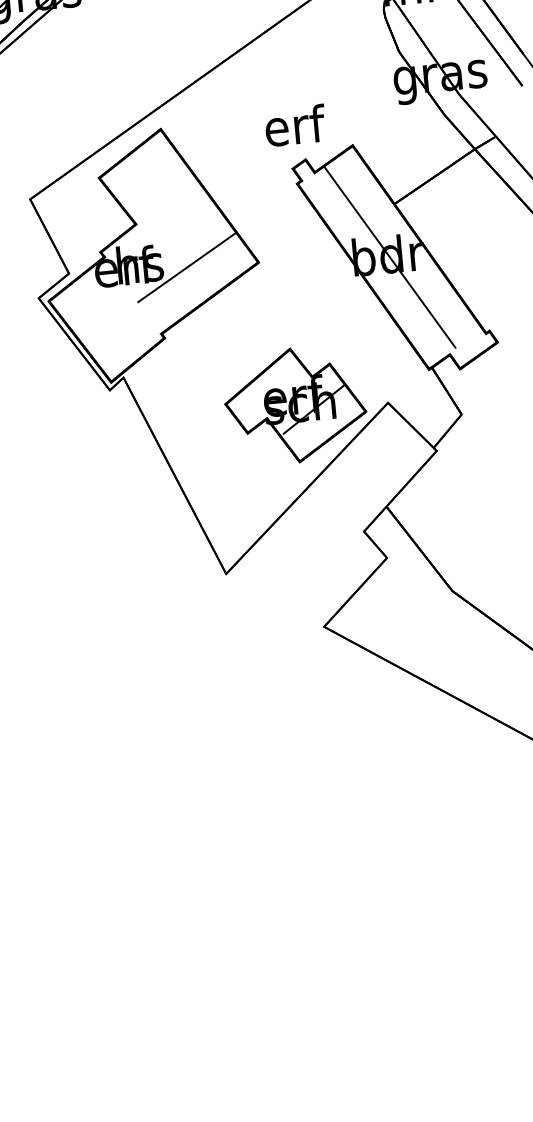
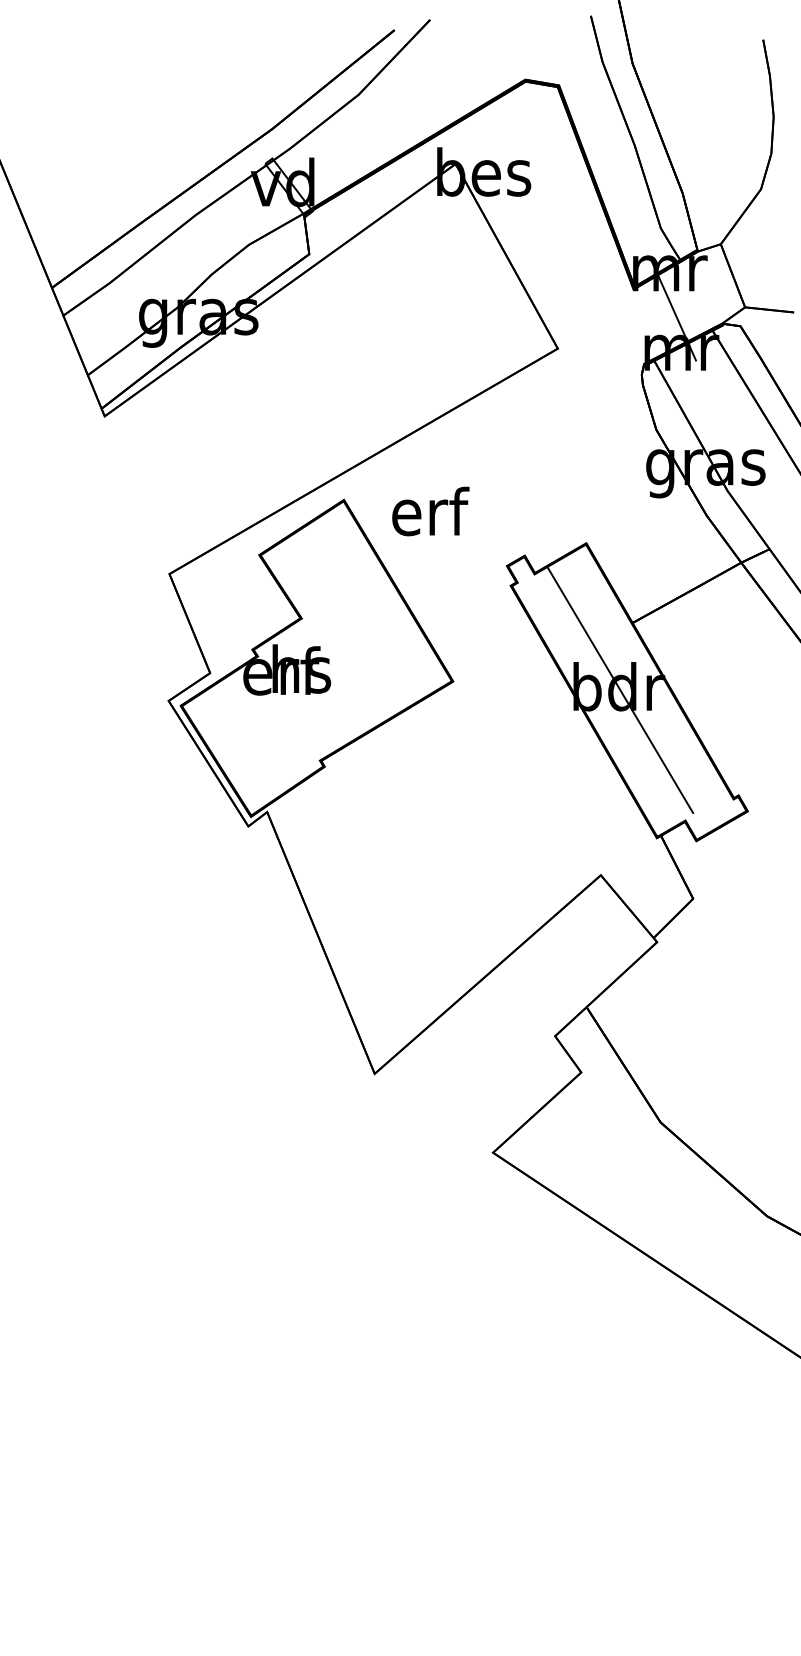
text: (295, 125) -> (430, 511), moved
line: (186, 267) -> (360, 679), removed
part: (295, 405) -> (482, 867), removed

